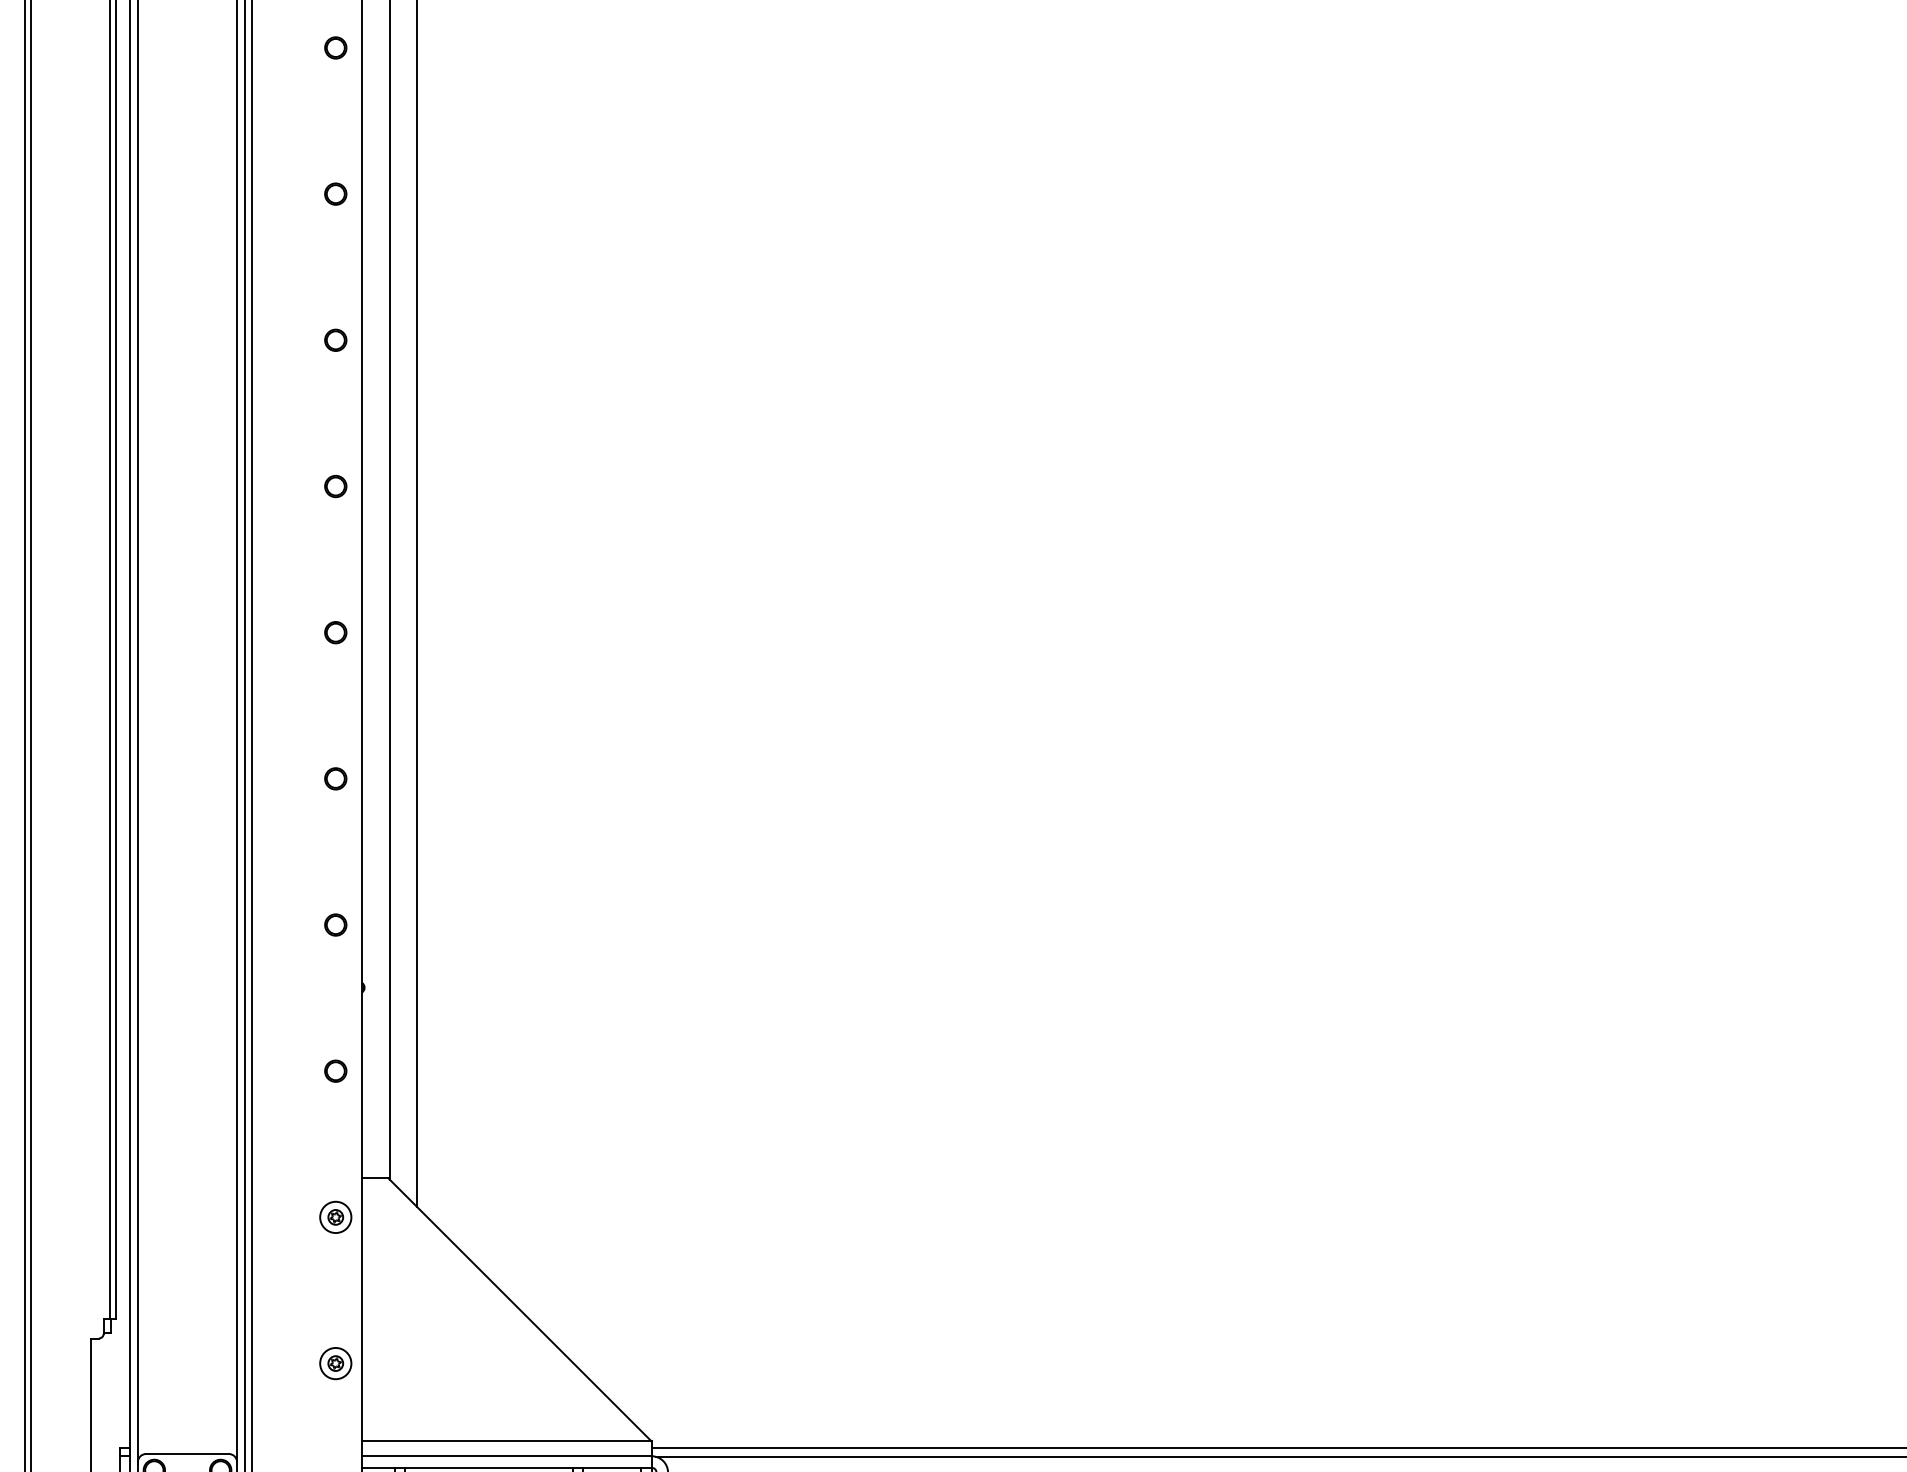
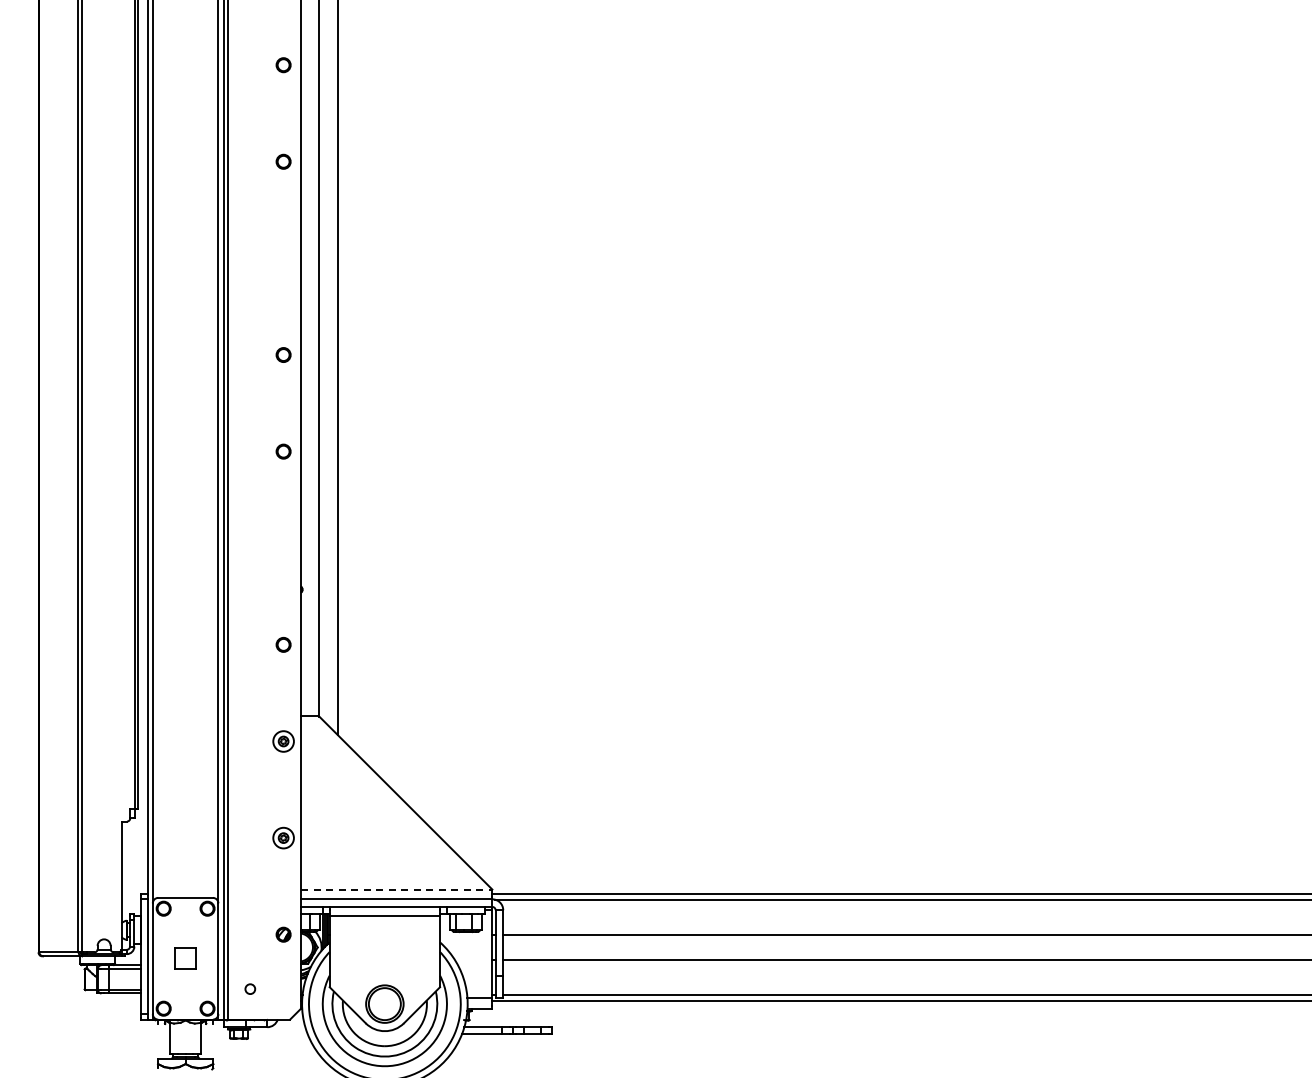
circle: (335, 486) -> (283, 258), removed
circle: (335, 925) -> (283, 548), removed
line: (506, 1441) -> (396, 889), solid -> dashed

